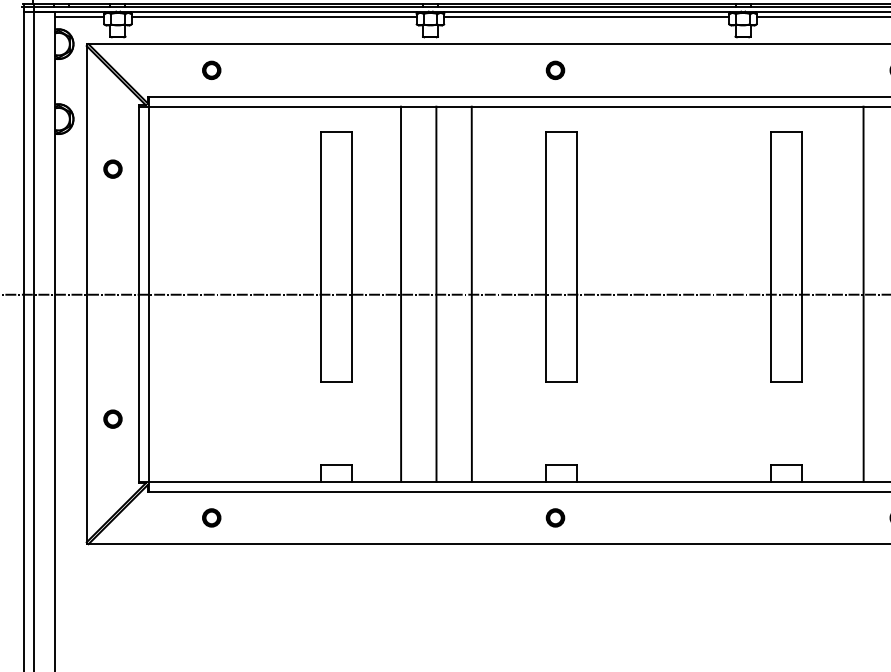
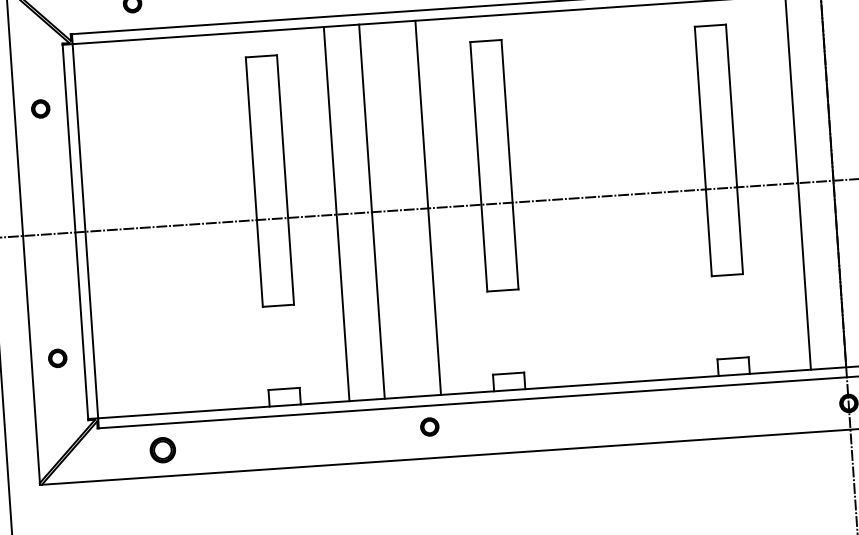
line: (471, 293) -> (427, 207), moved
part: (211, 517) -> (162, 449), size x1.4
part: (555, 517) -> (429, 426), moved

